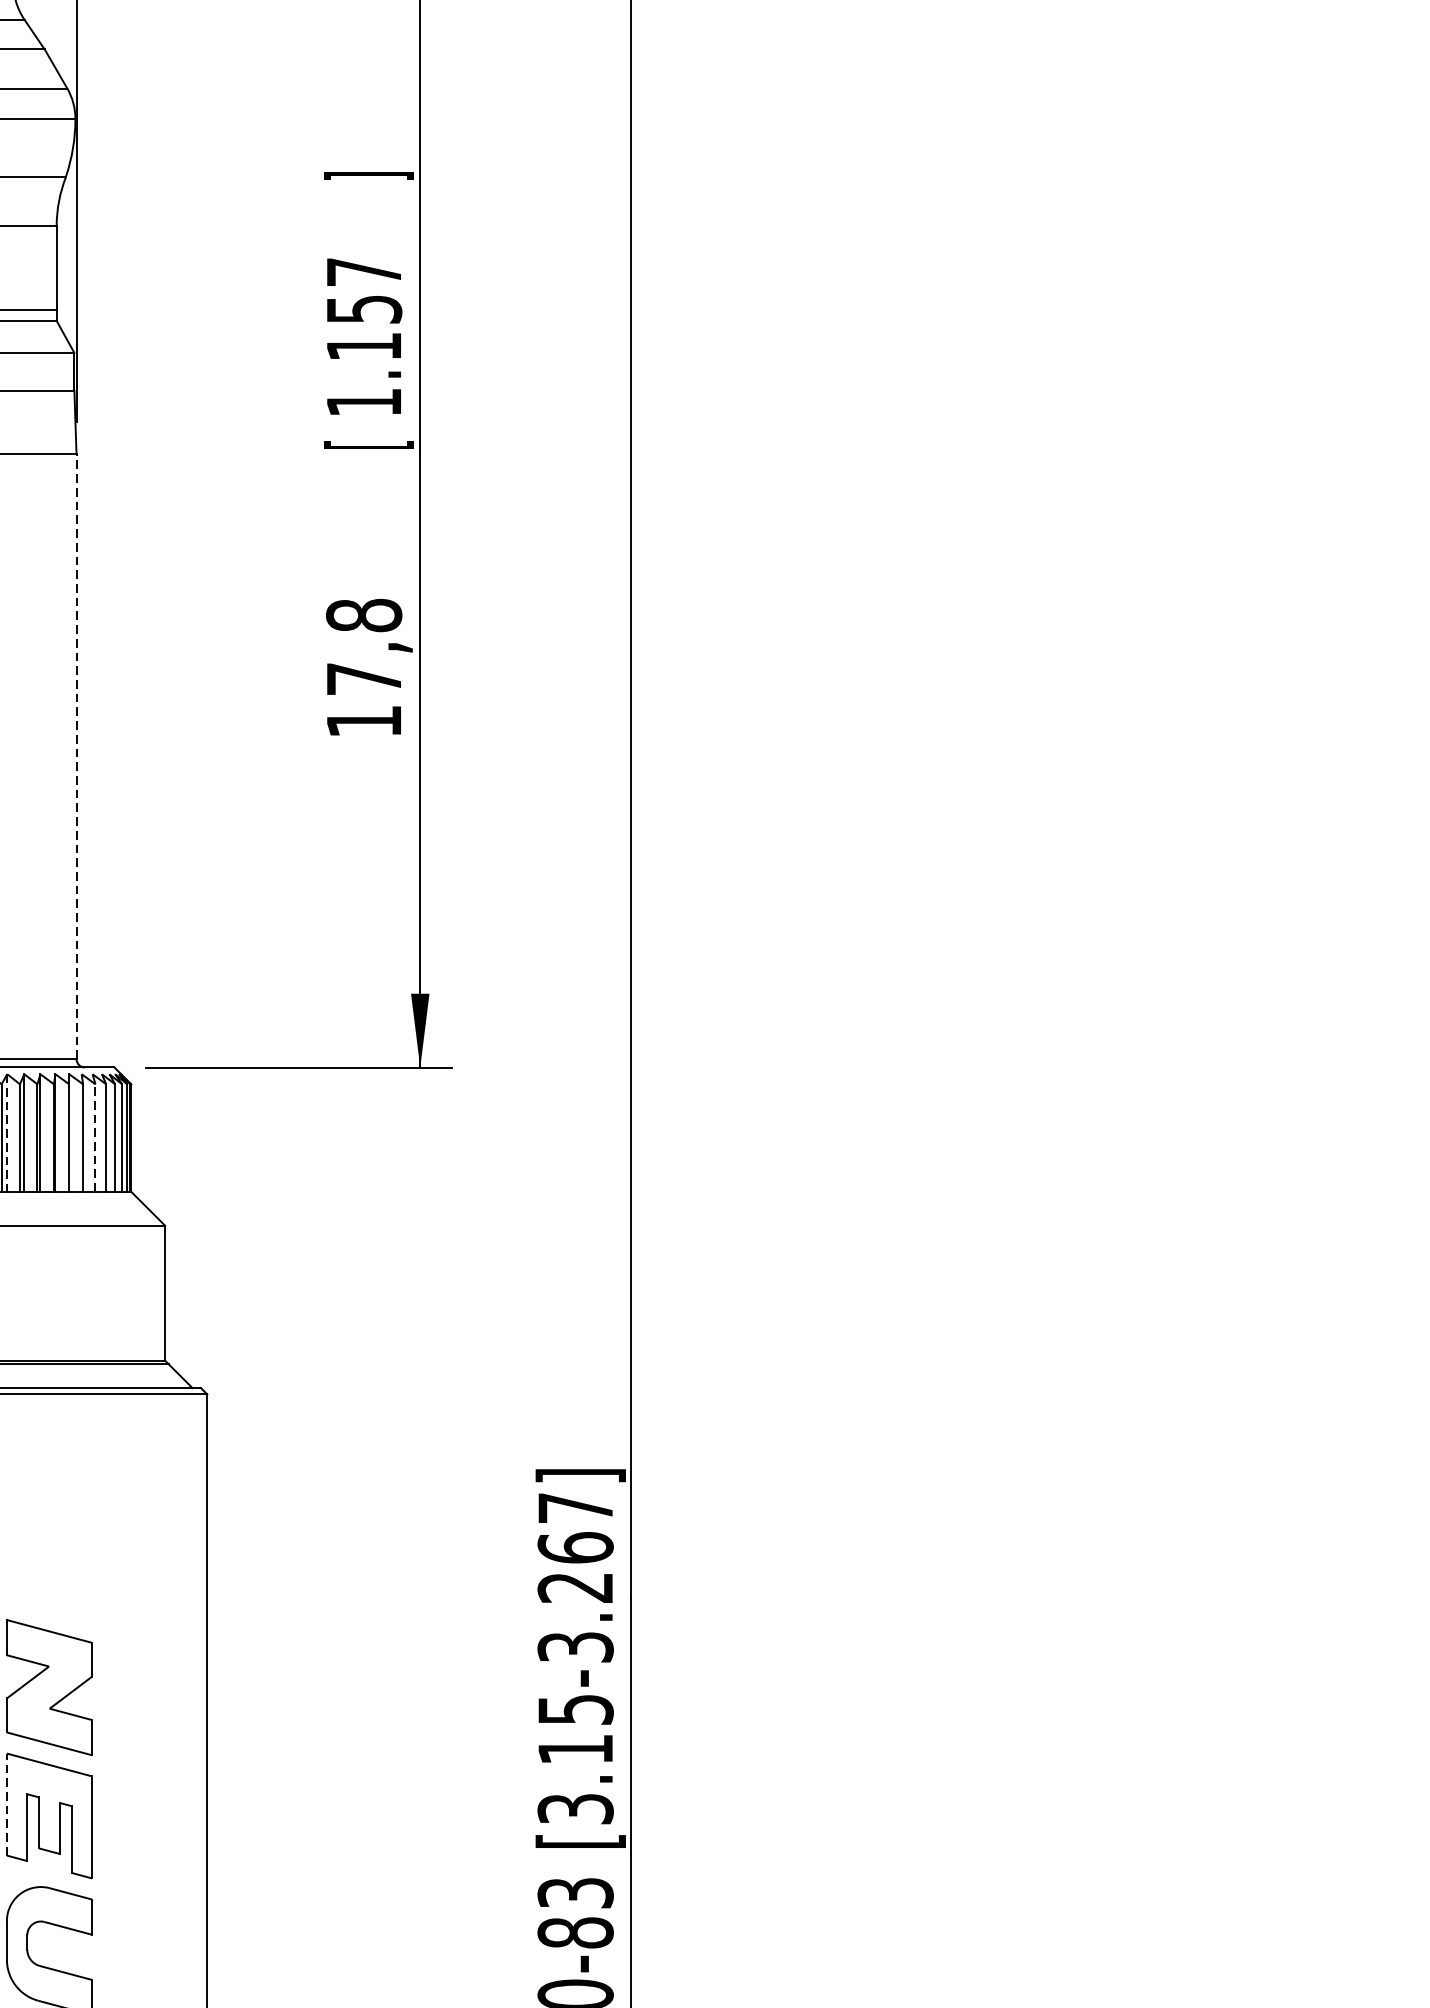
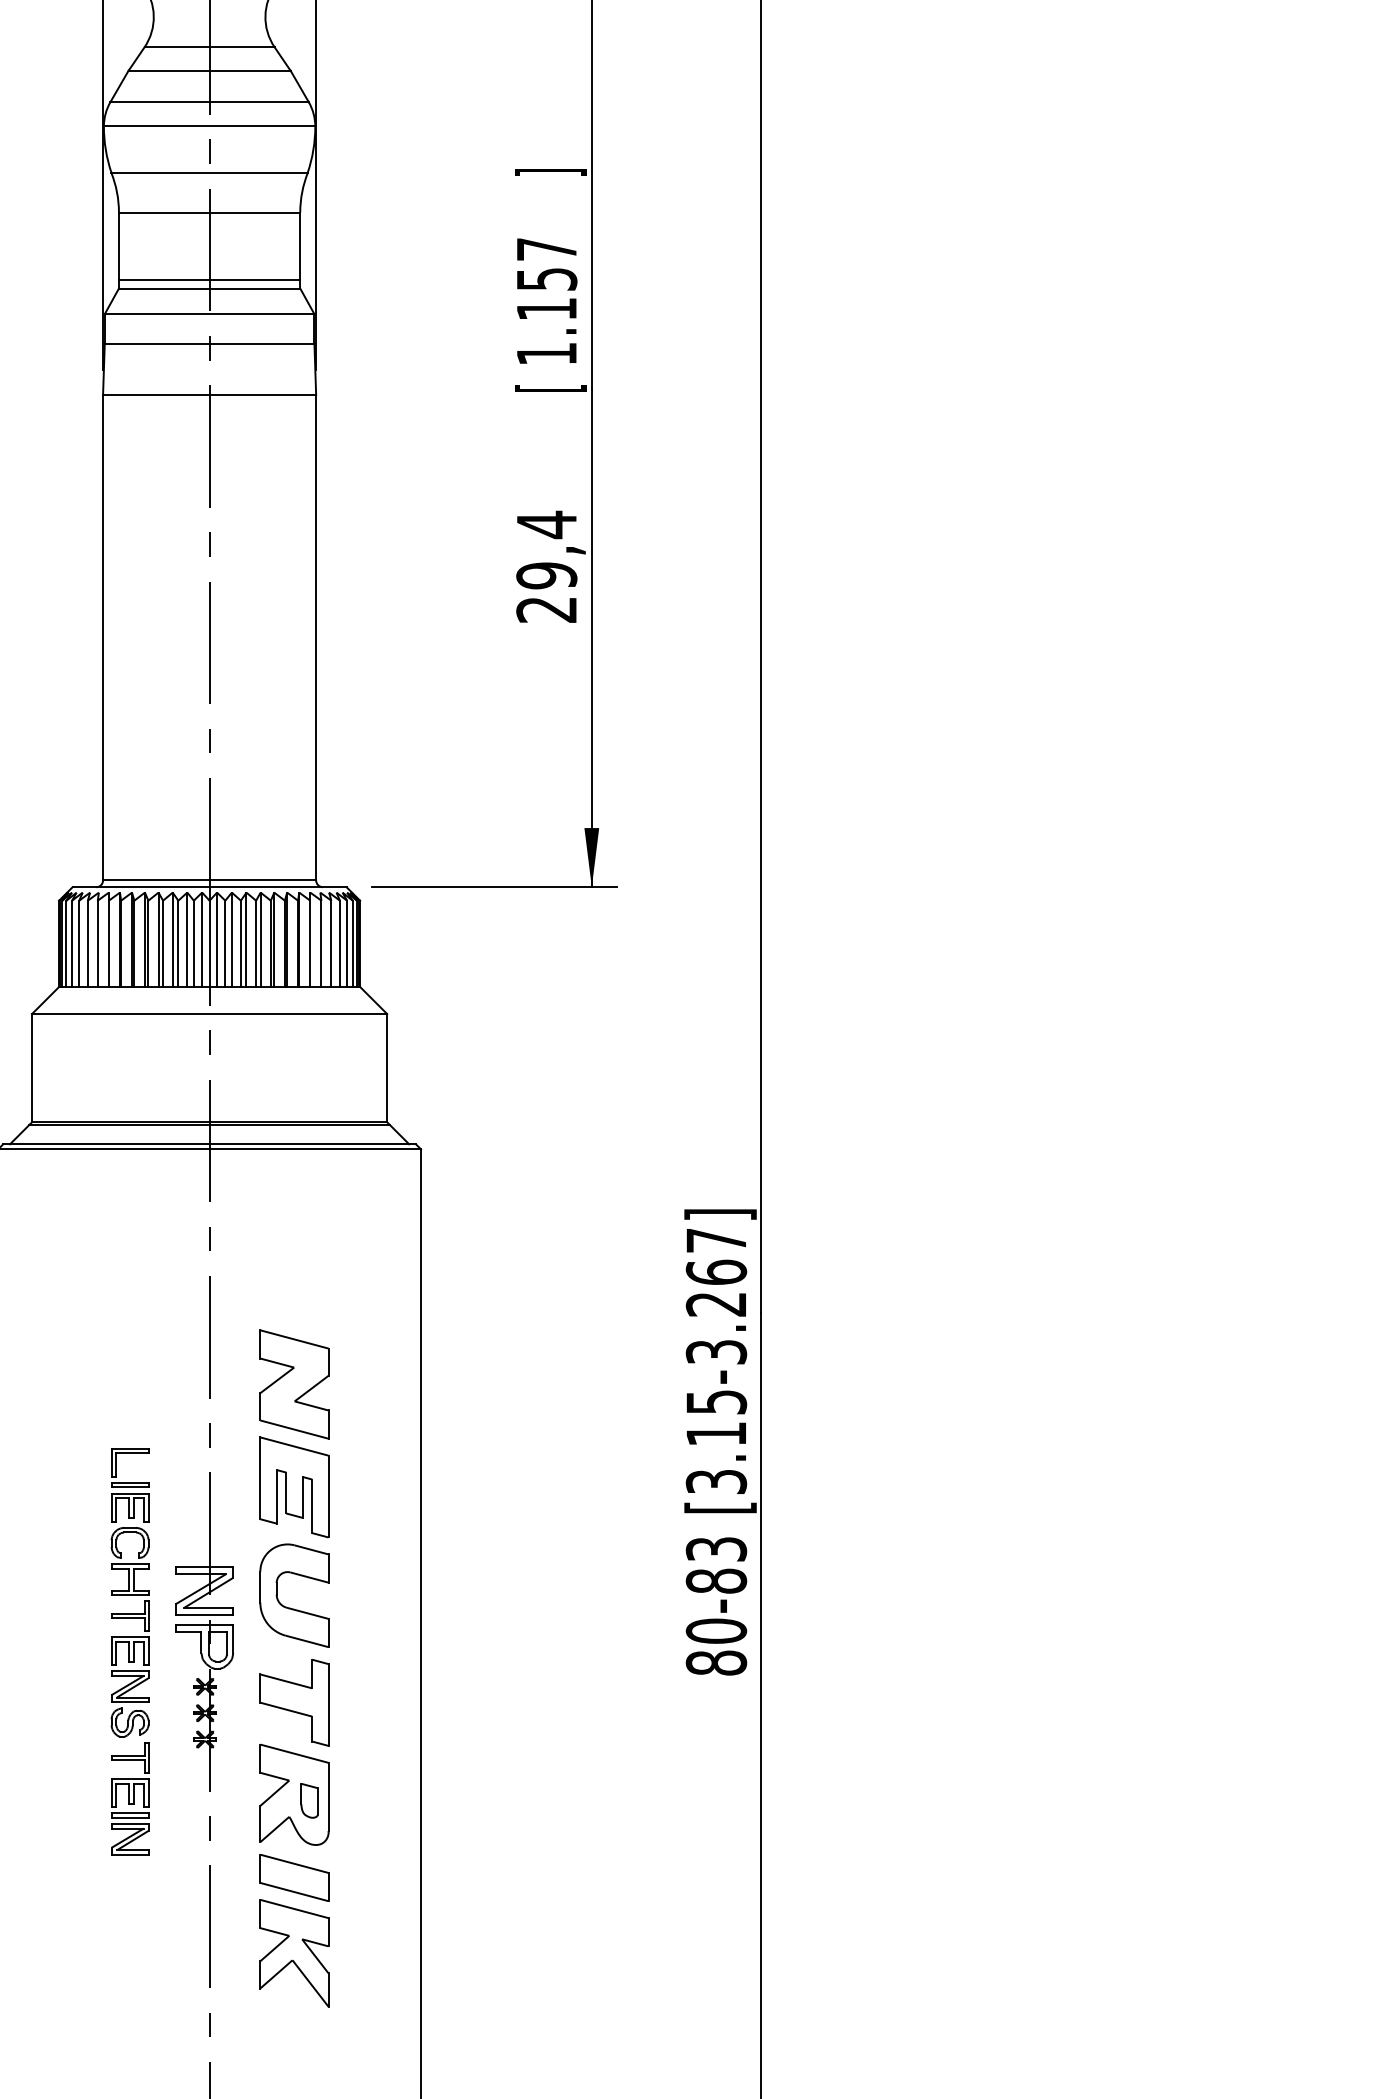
text: (363, 667) -> (546, 566), 17,8 -> 29,4
line: (76, 756) -> (316, 637), dashed -> solid
line: (7, 1133) -> (260, 940), dashed -> solid
line: (95, 1137) -> (331, 943), dashed -> solid
line: (7, 1804) -> (260, 1478), dashed -> solid

